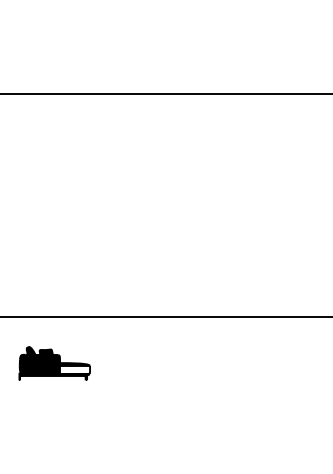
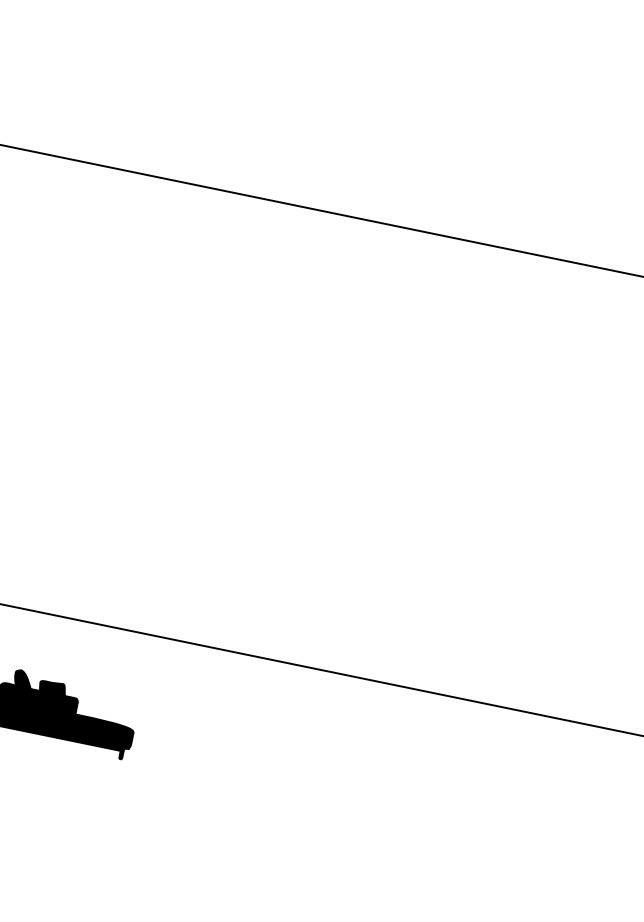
fill: (73, 369) -> (99, 732), added

